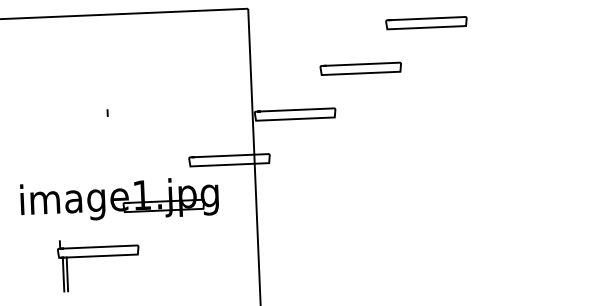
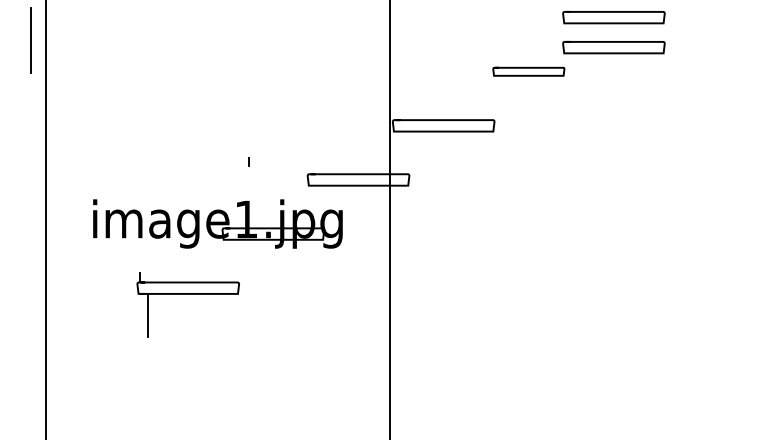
part: (427, 46) -> (613, 47), added
part: (360, 68) -> (528, 71), size x0.7
line: (106, 112) -> (248, 161), moved
line: (63, 273) -> (143, 314), removed

